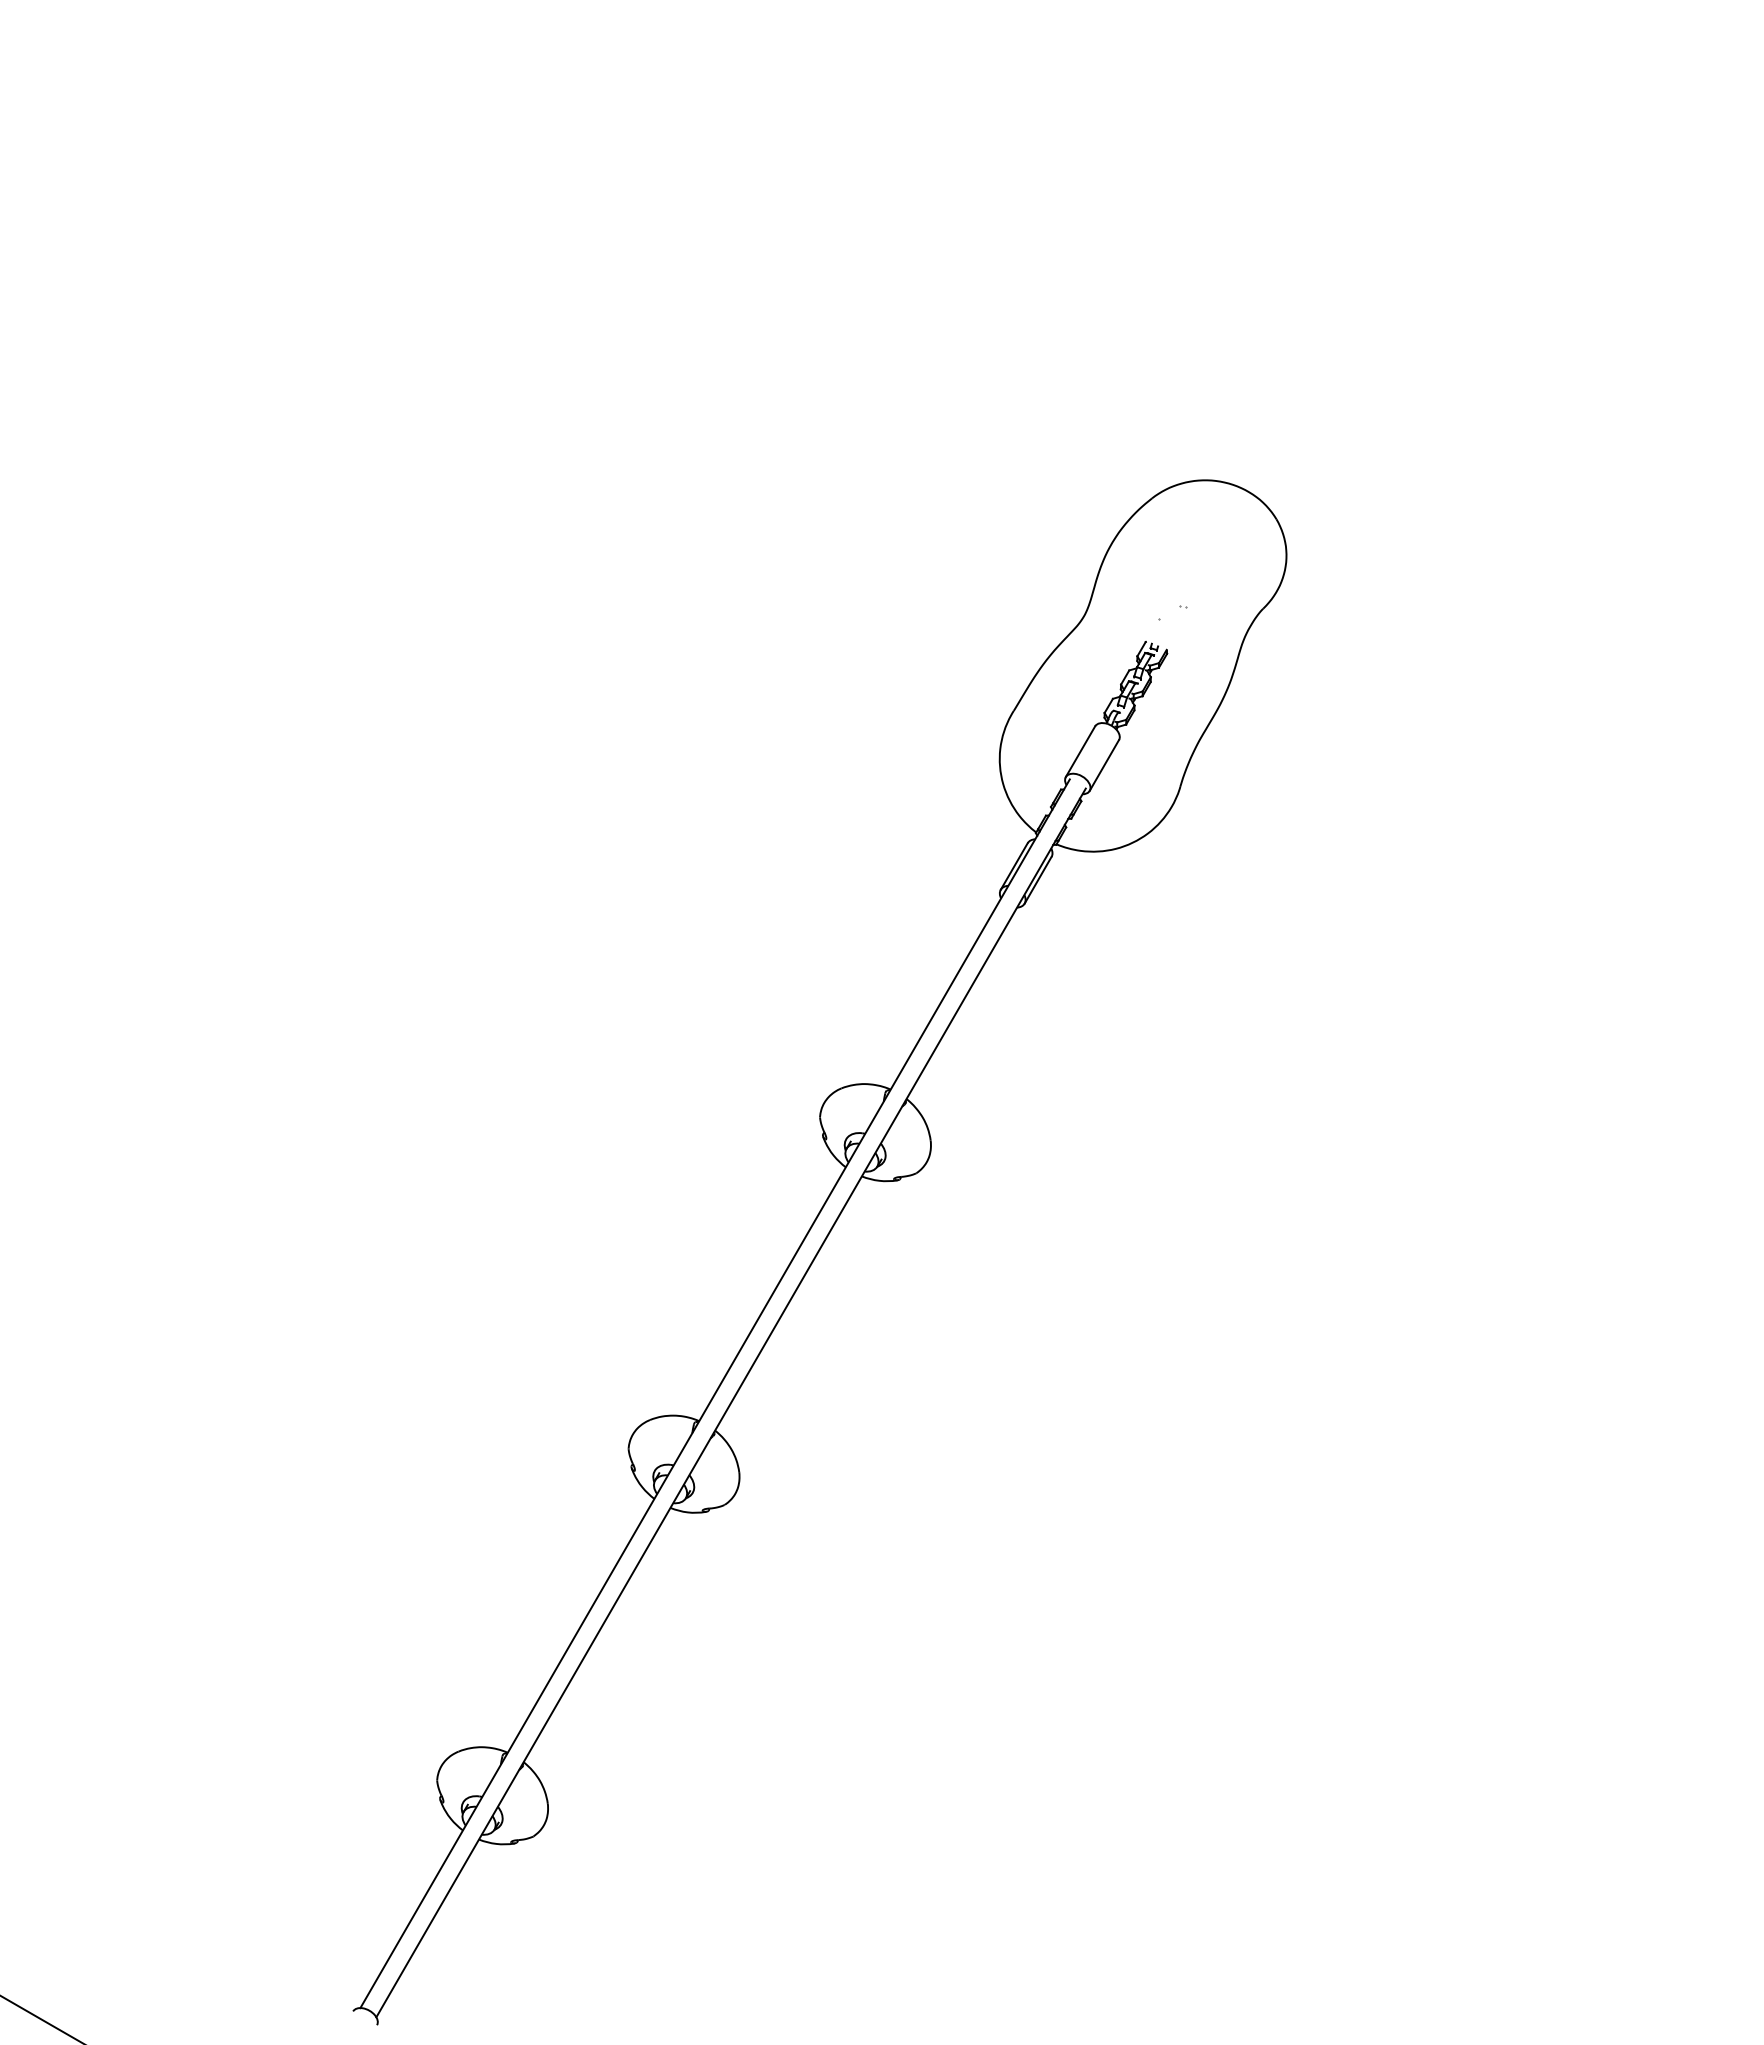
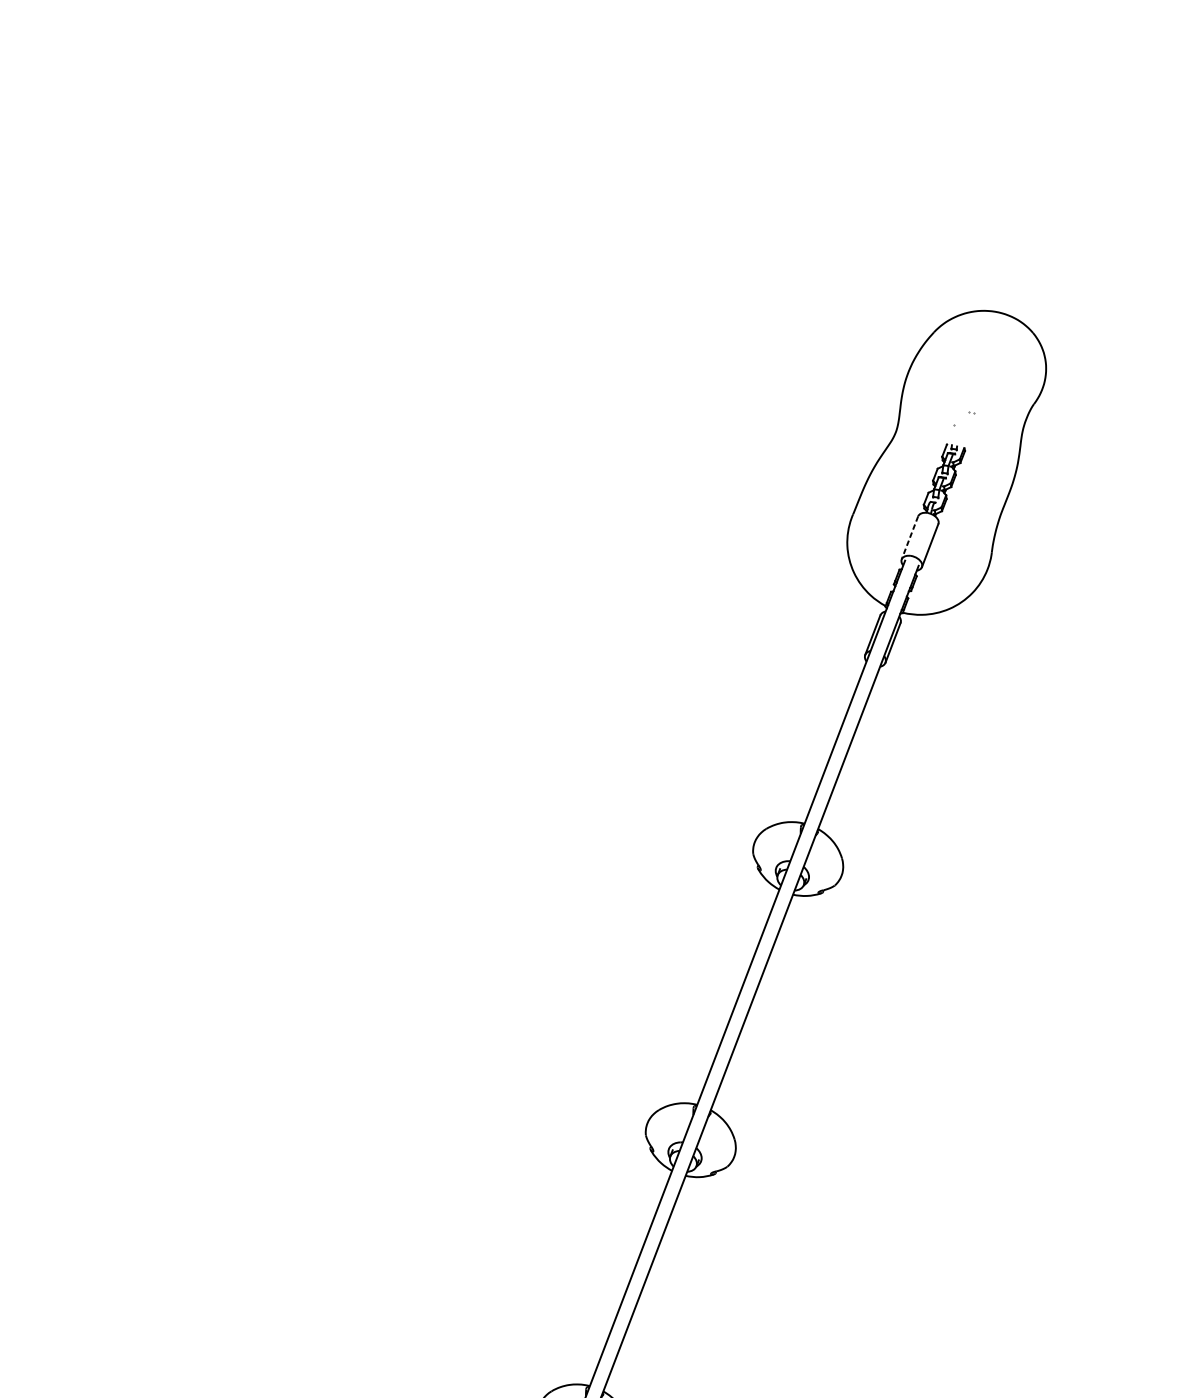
line: (1080, 752) -> (910, 538), solid -> dashed

